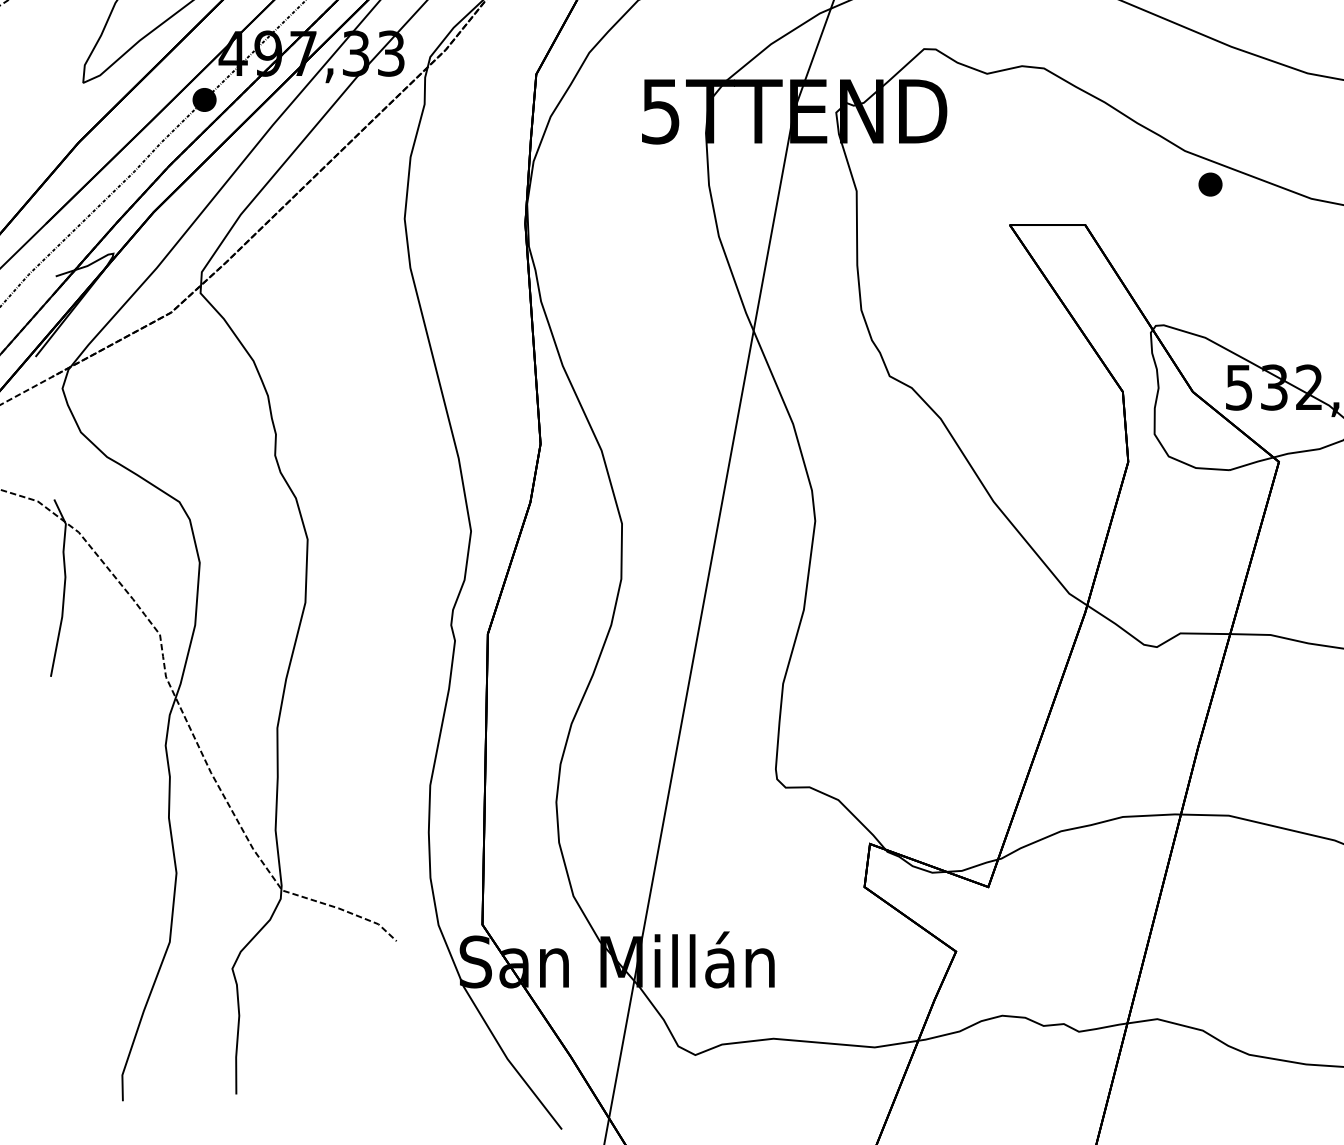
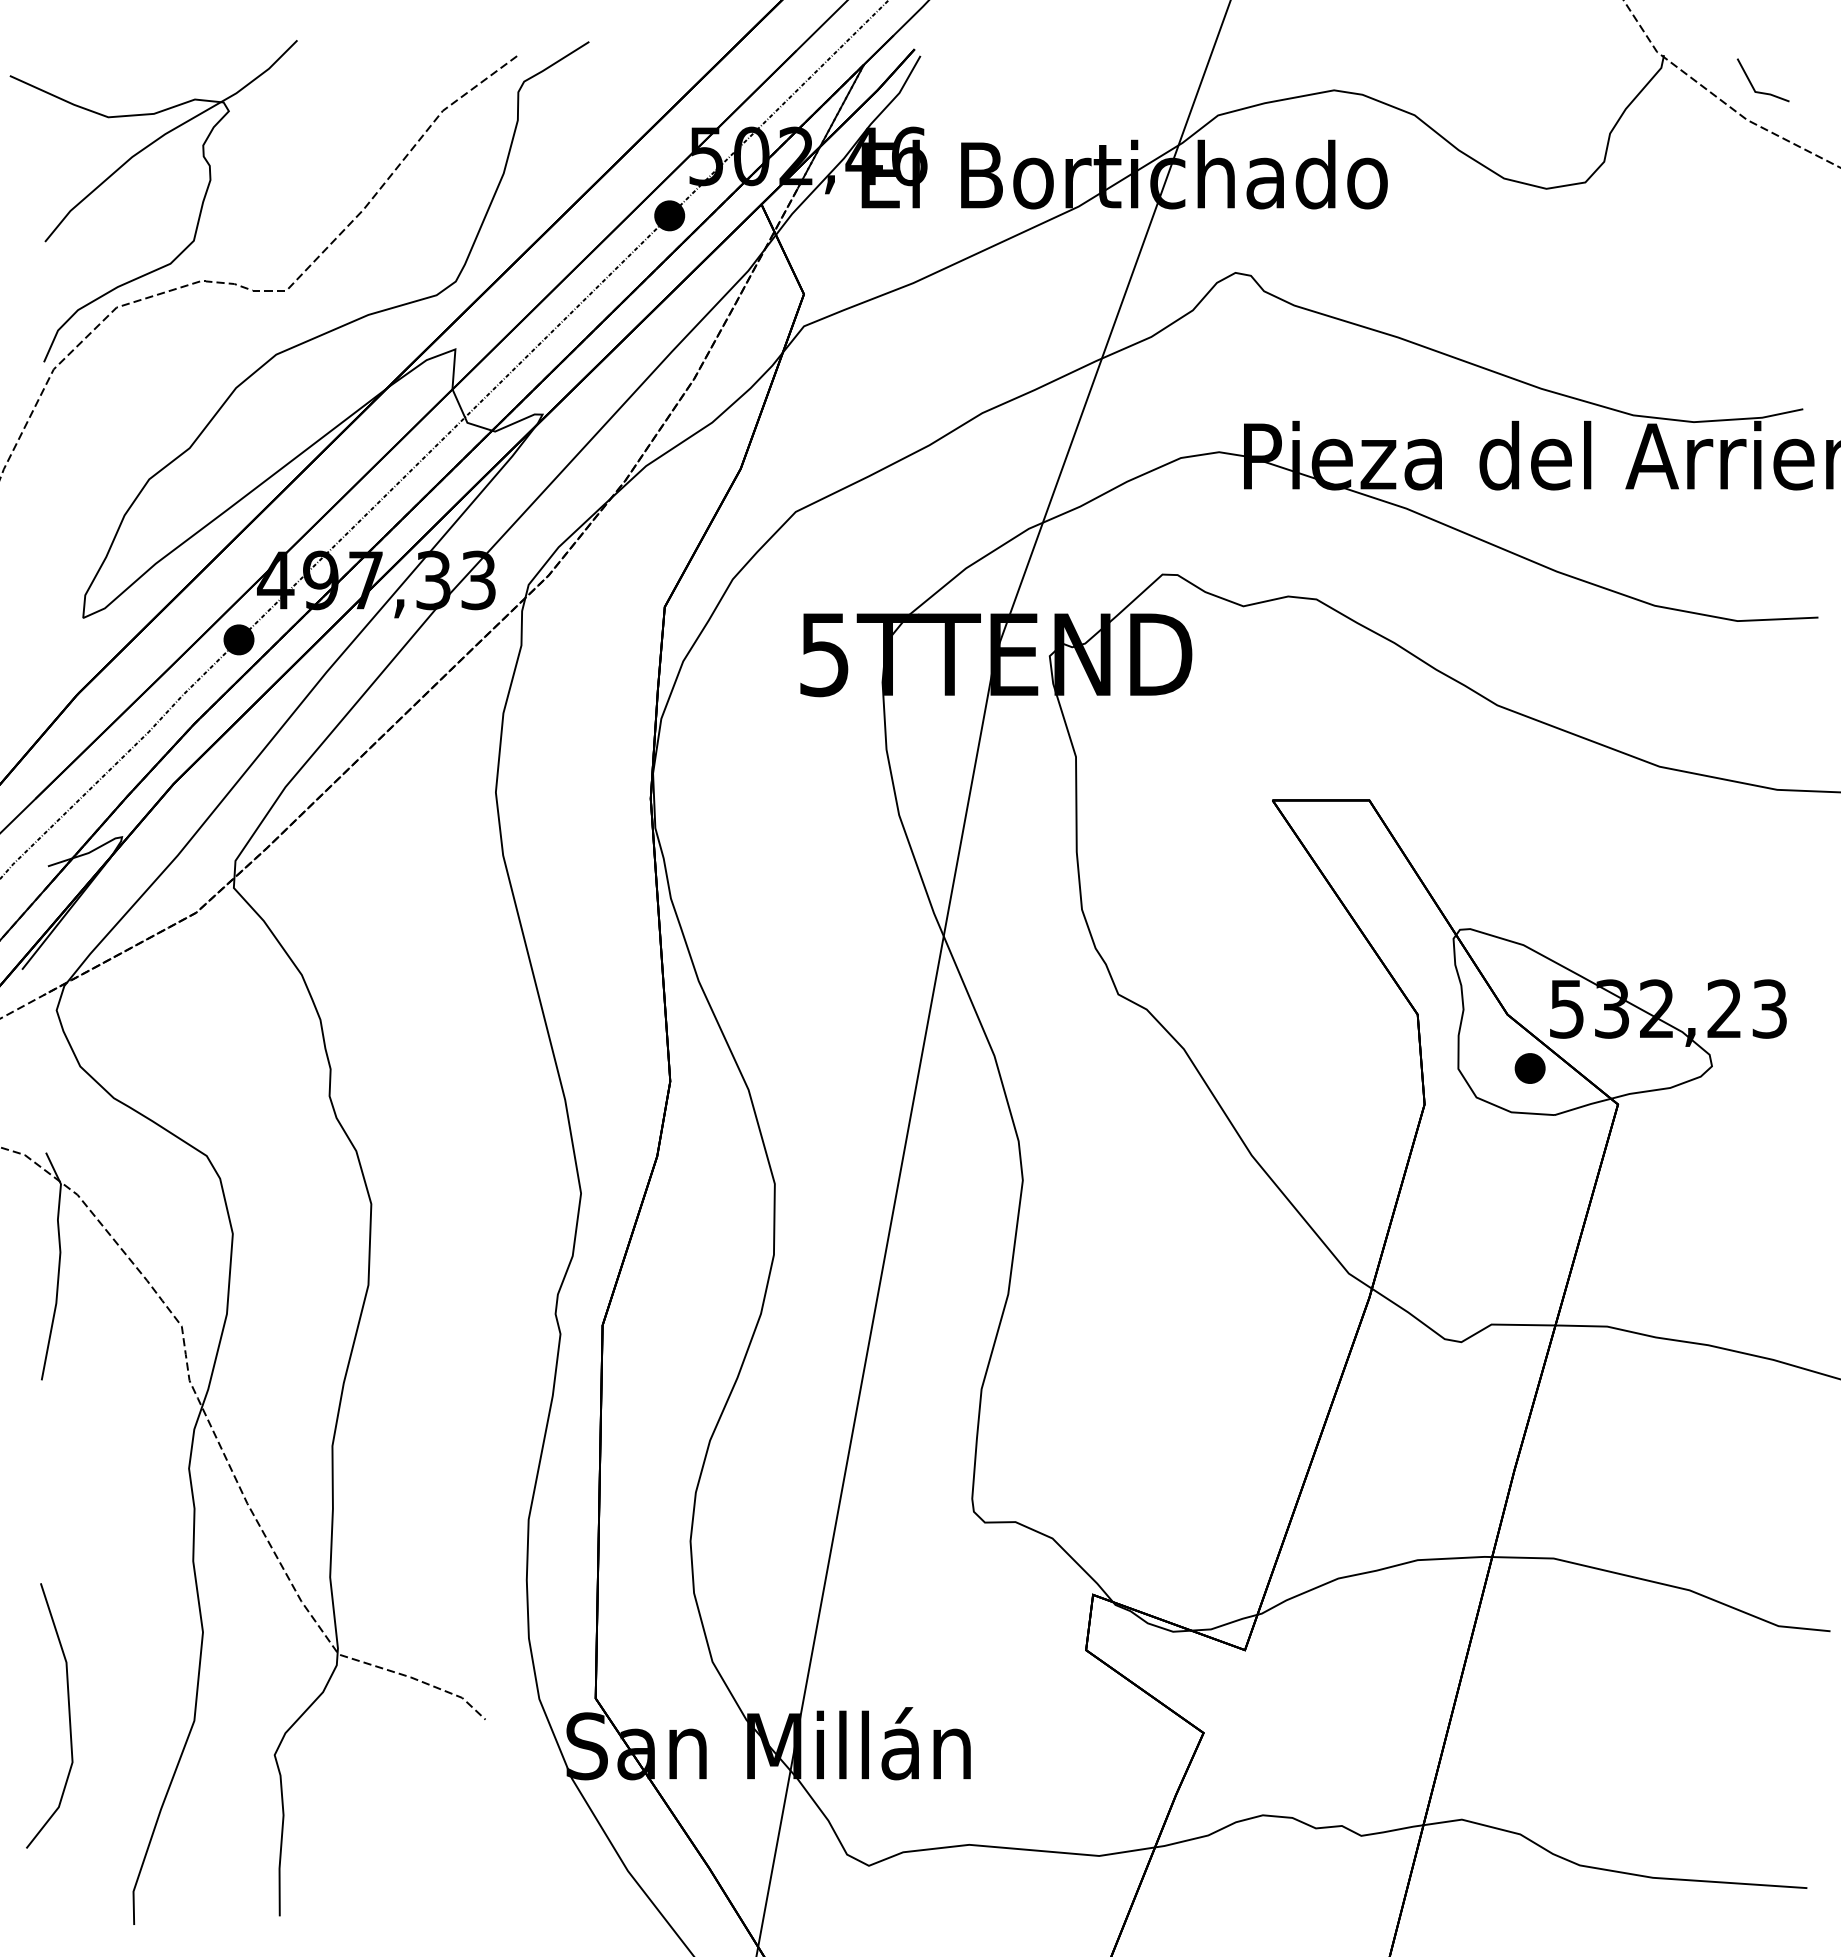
part: (1210, 184) -> (1529, 1068), moved
line: (71, 937) -> (68, 1715), added

